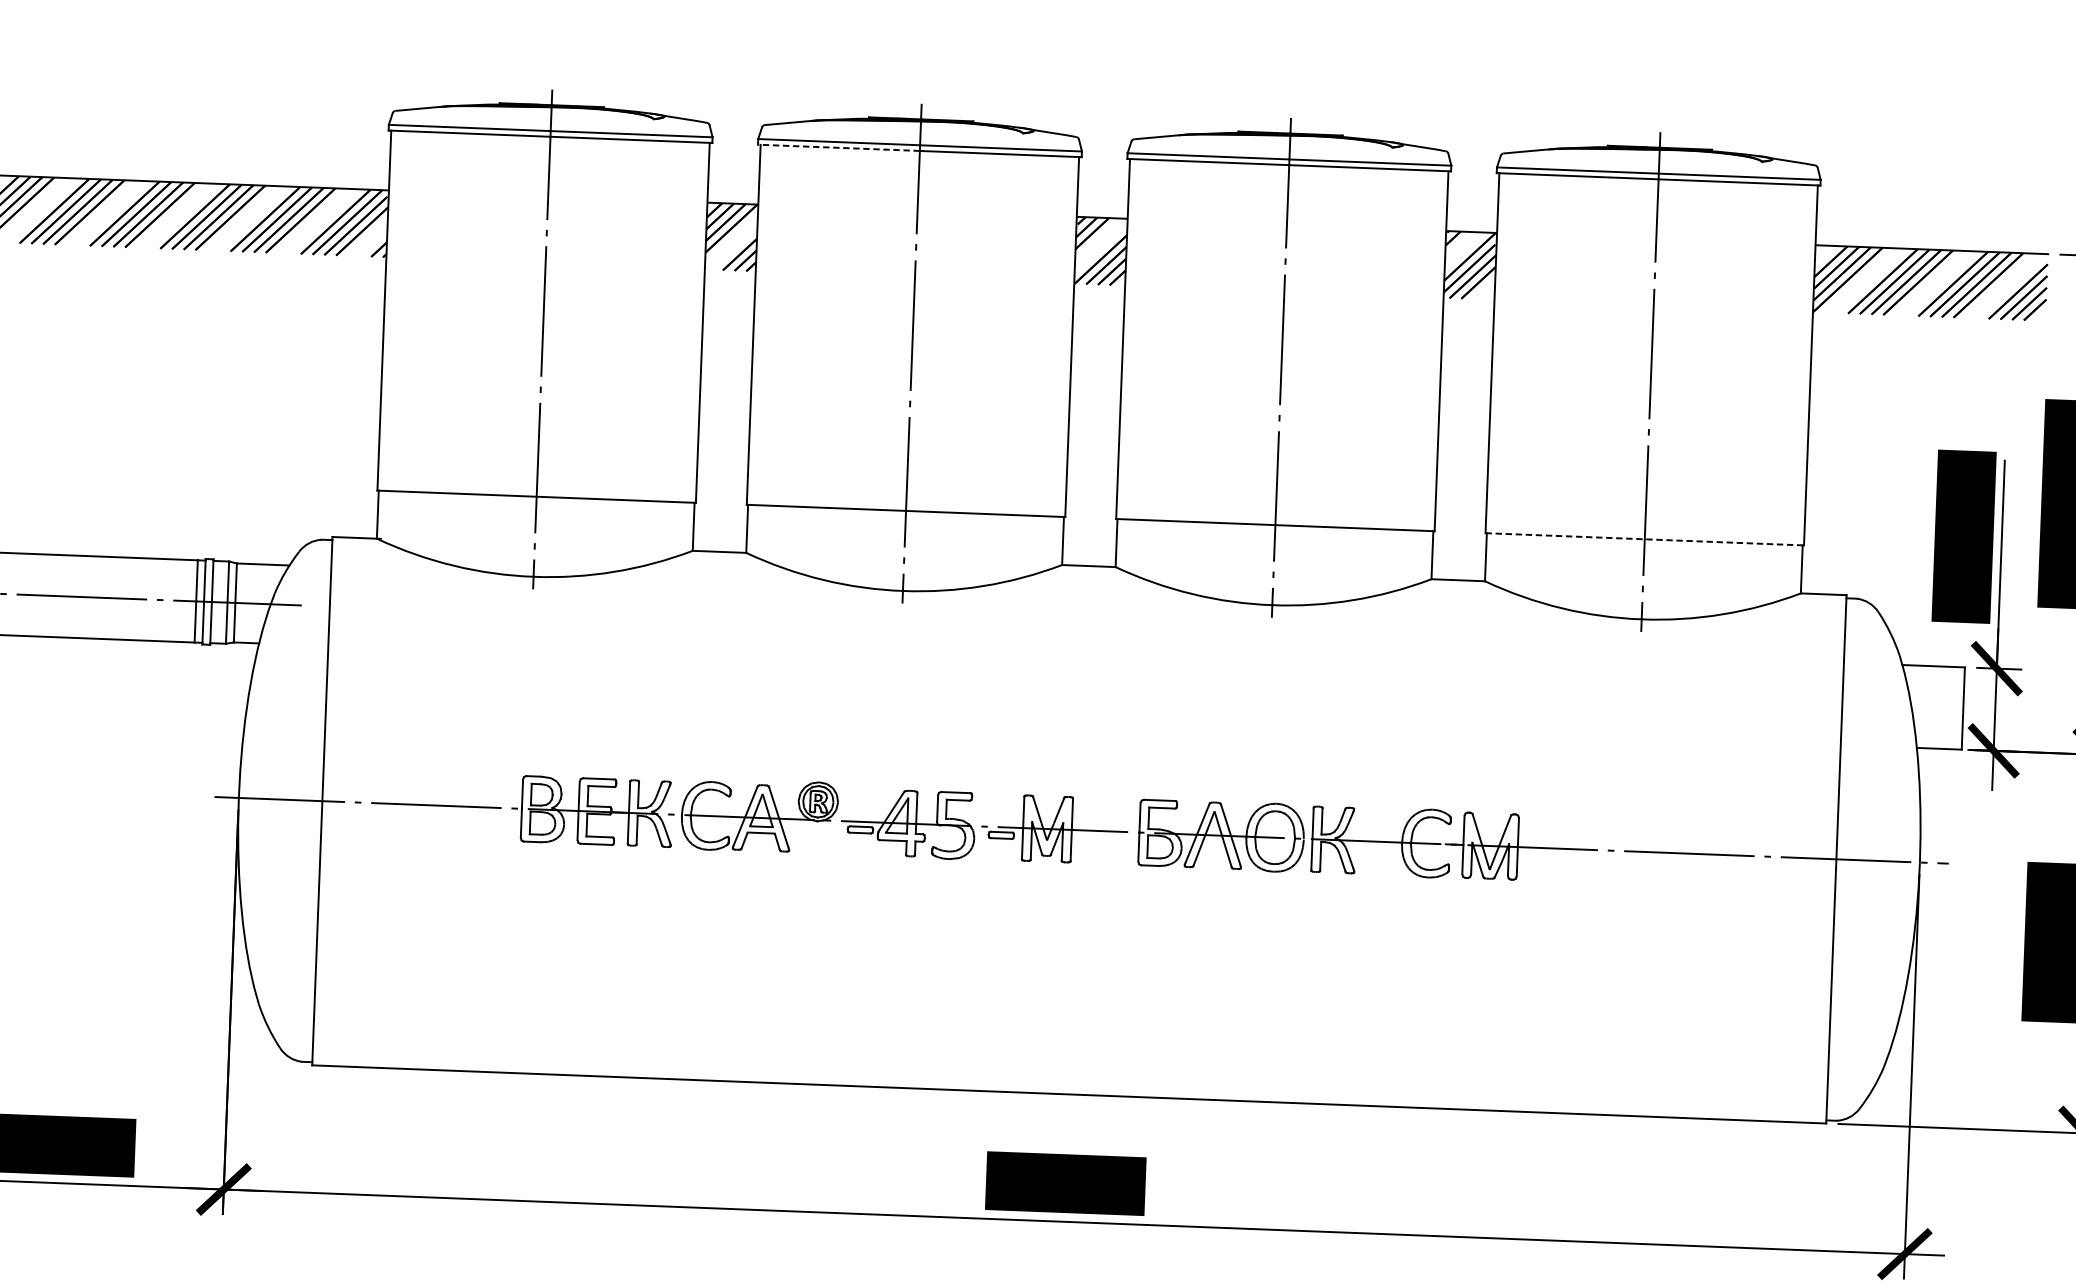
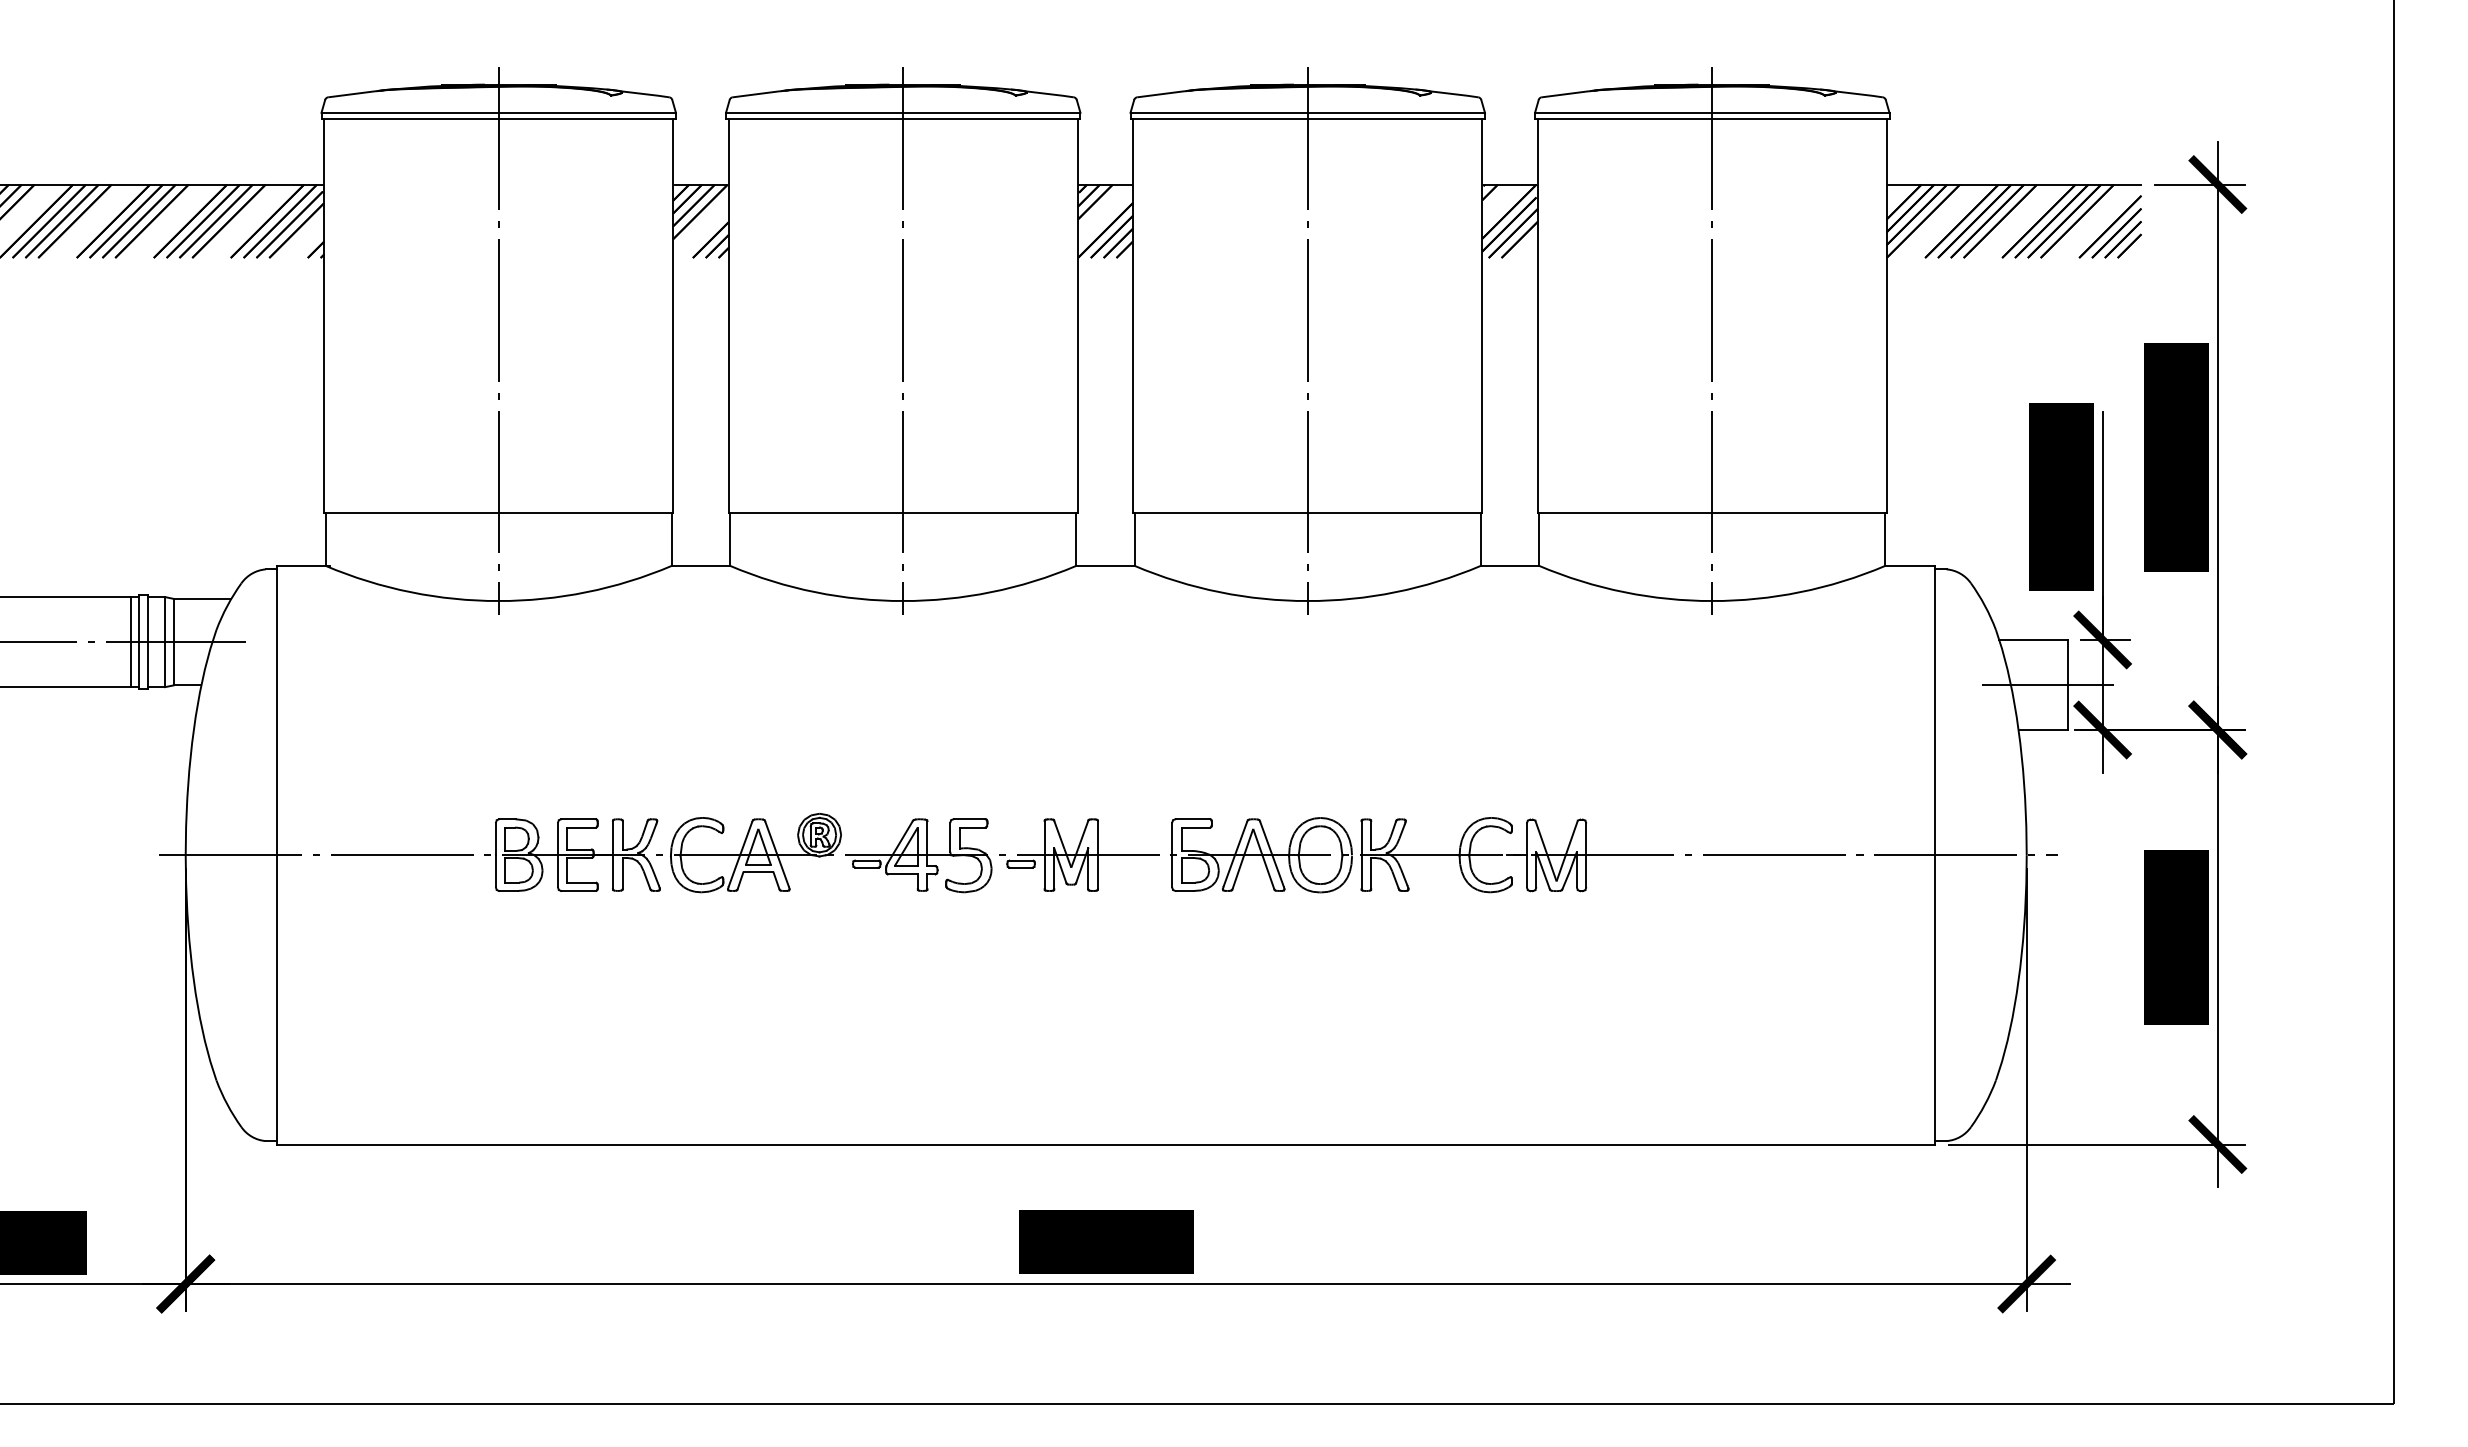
line: (838, 148) -> (814, 119), dashed -> solid
line: (1644, 539) -> (1712, 513), dashed -> solid
line: (1945, 708) -> (2048, 685), added

